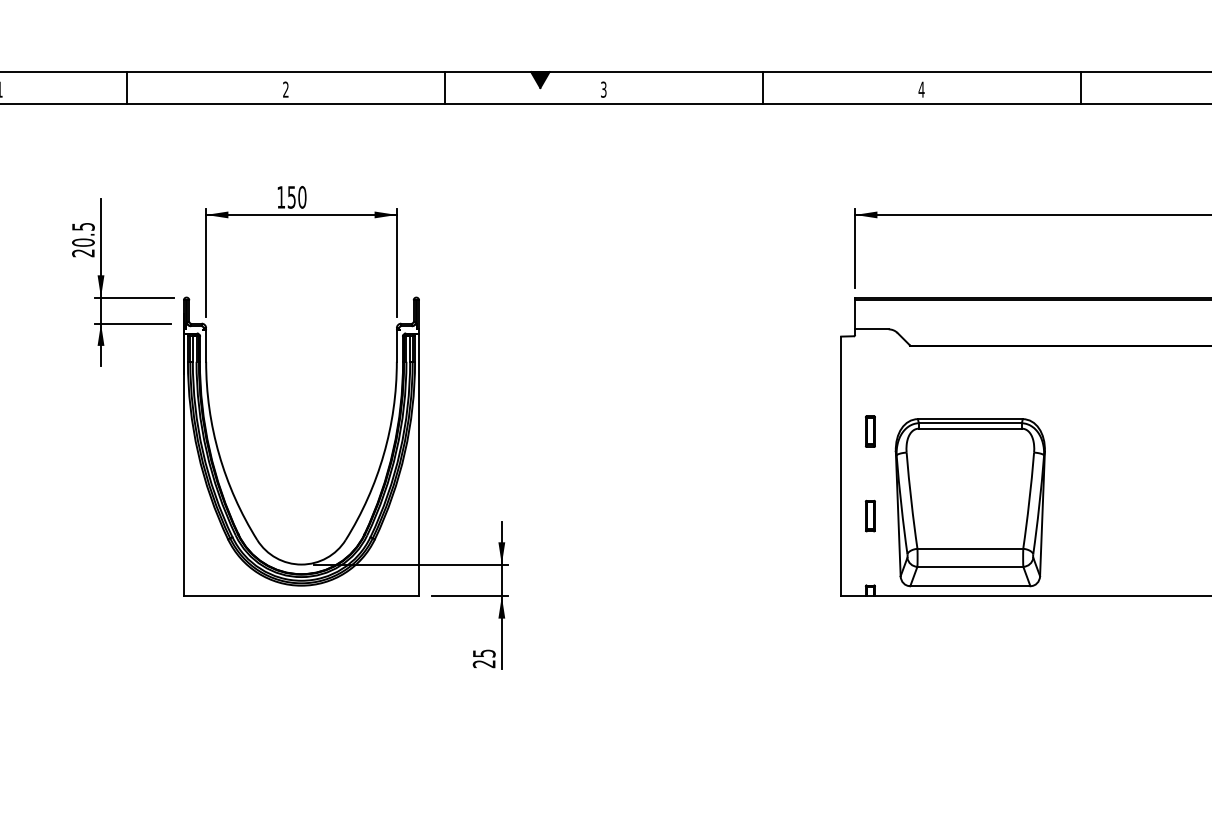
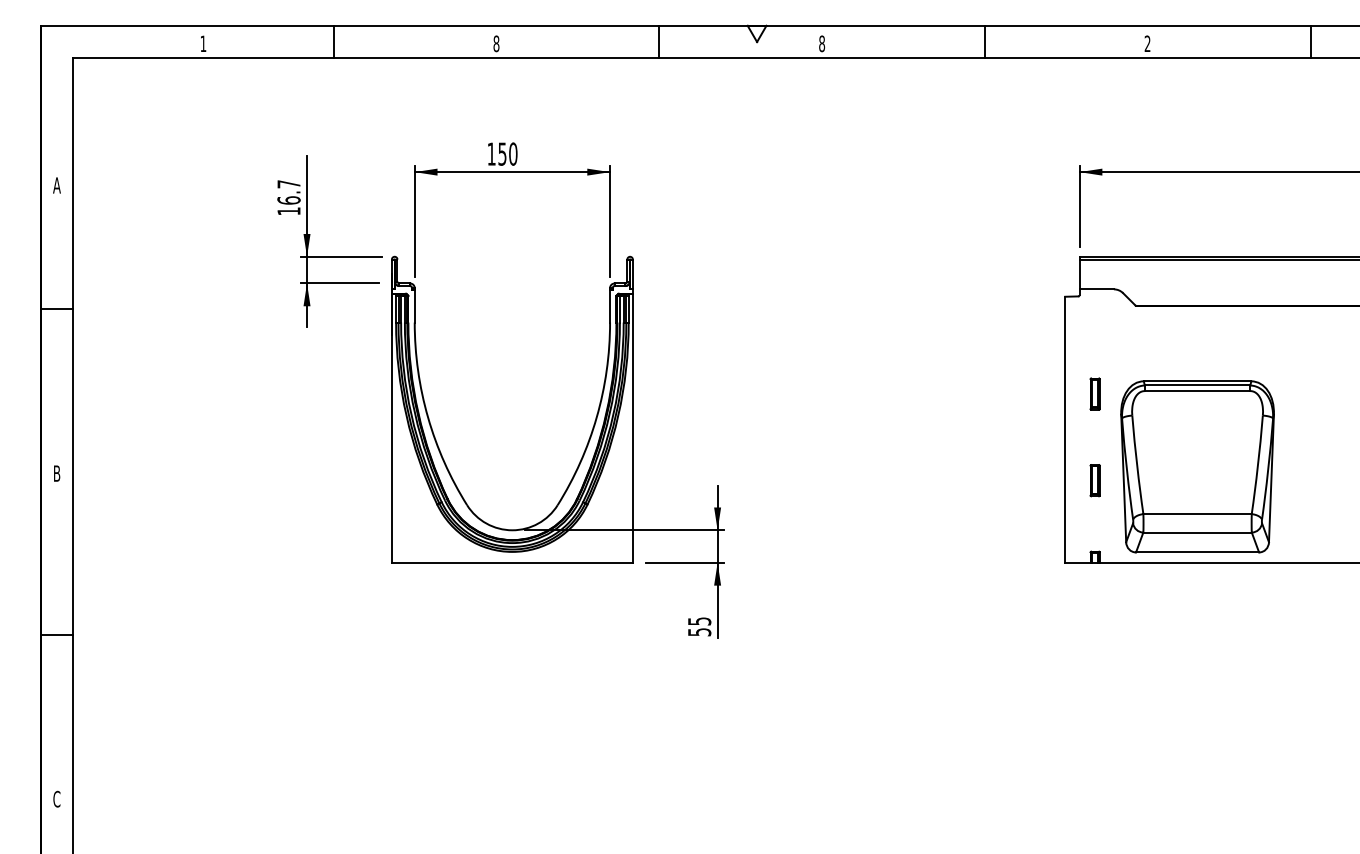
fill: (539, 79) -> (756, 33), removed
text: (285, 89) -> (496, 43), 2 -> 8
text: (604, 89) -> (822, 43), 3 -> 8
text: (921, 89) -> (1147, 43), 4 -> 2
text: (82, 239) -> (288, 197), 20.5 -> 16.7
text: (484, 664) -> (699, 632), 25 -> 55

